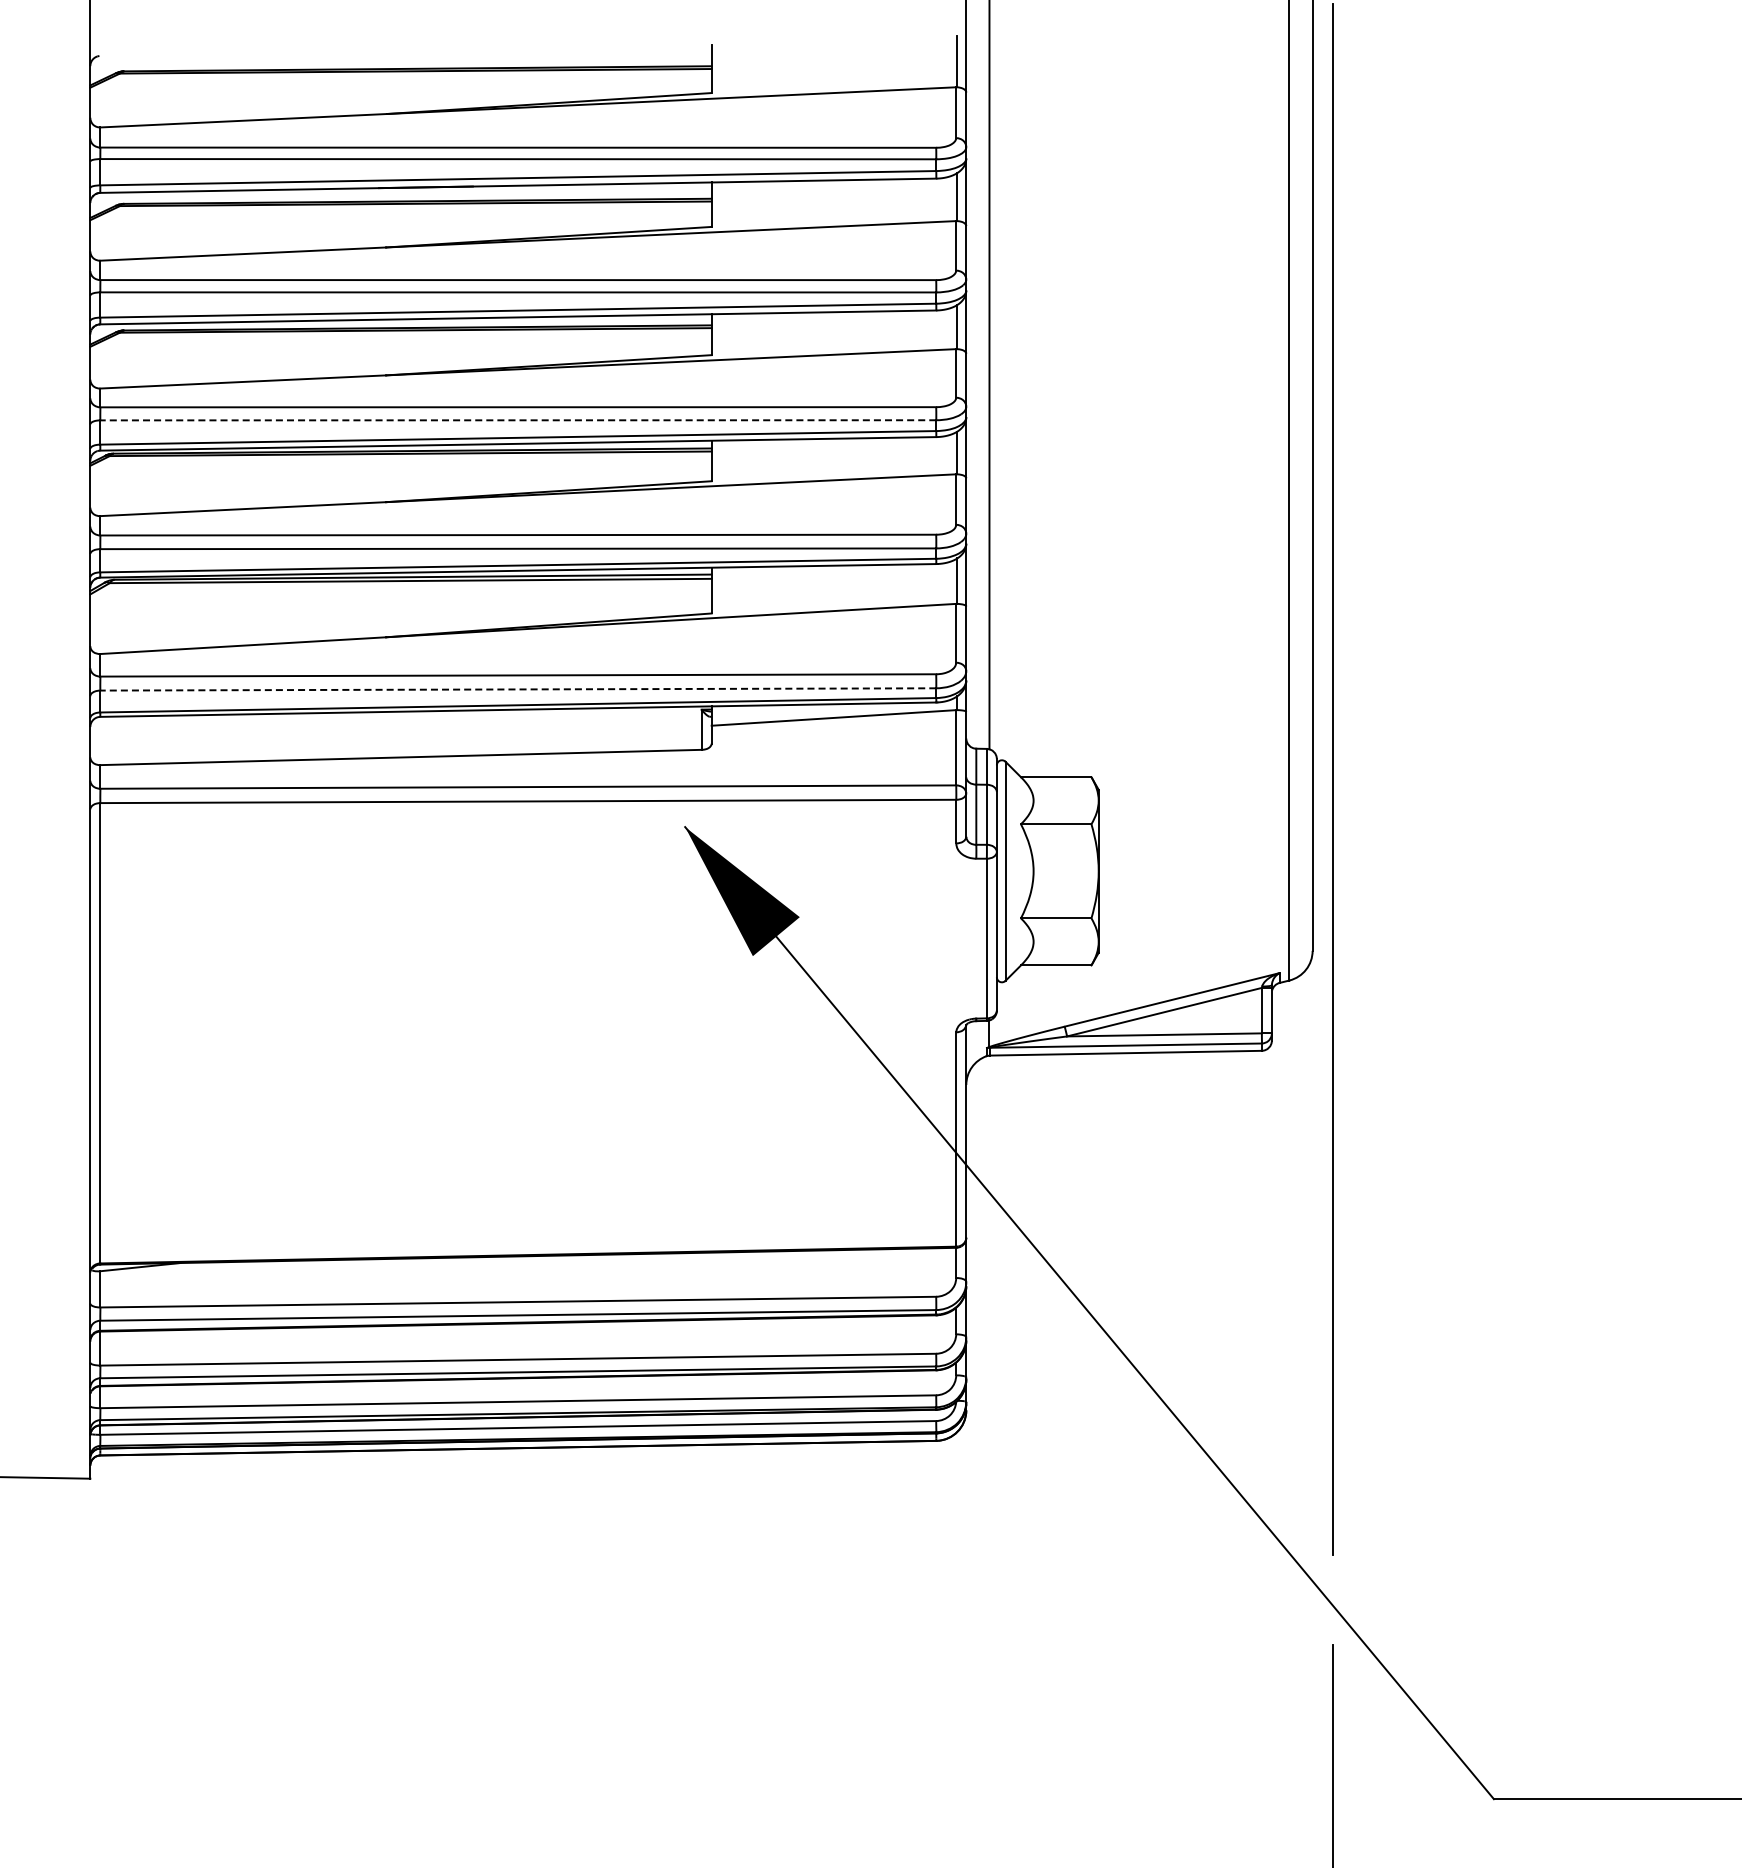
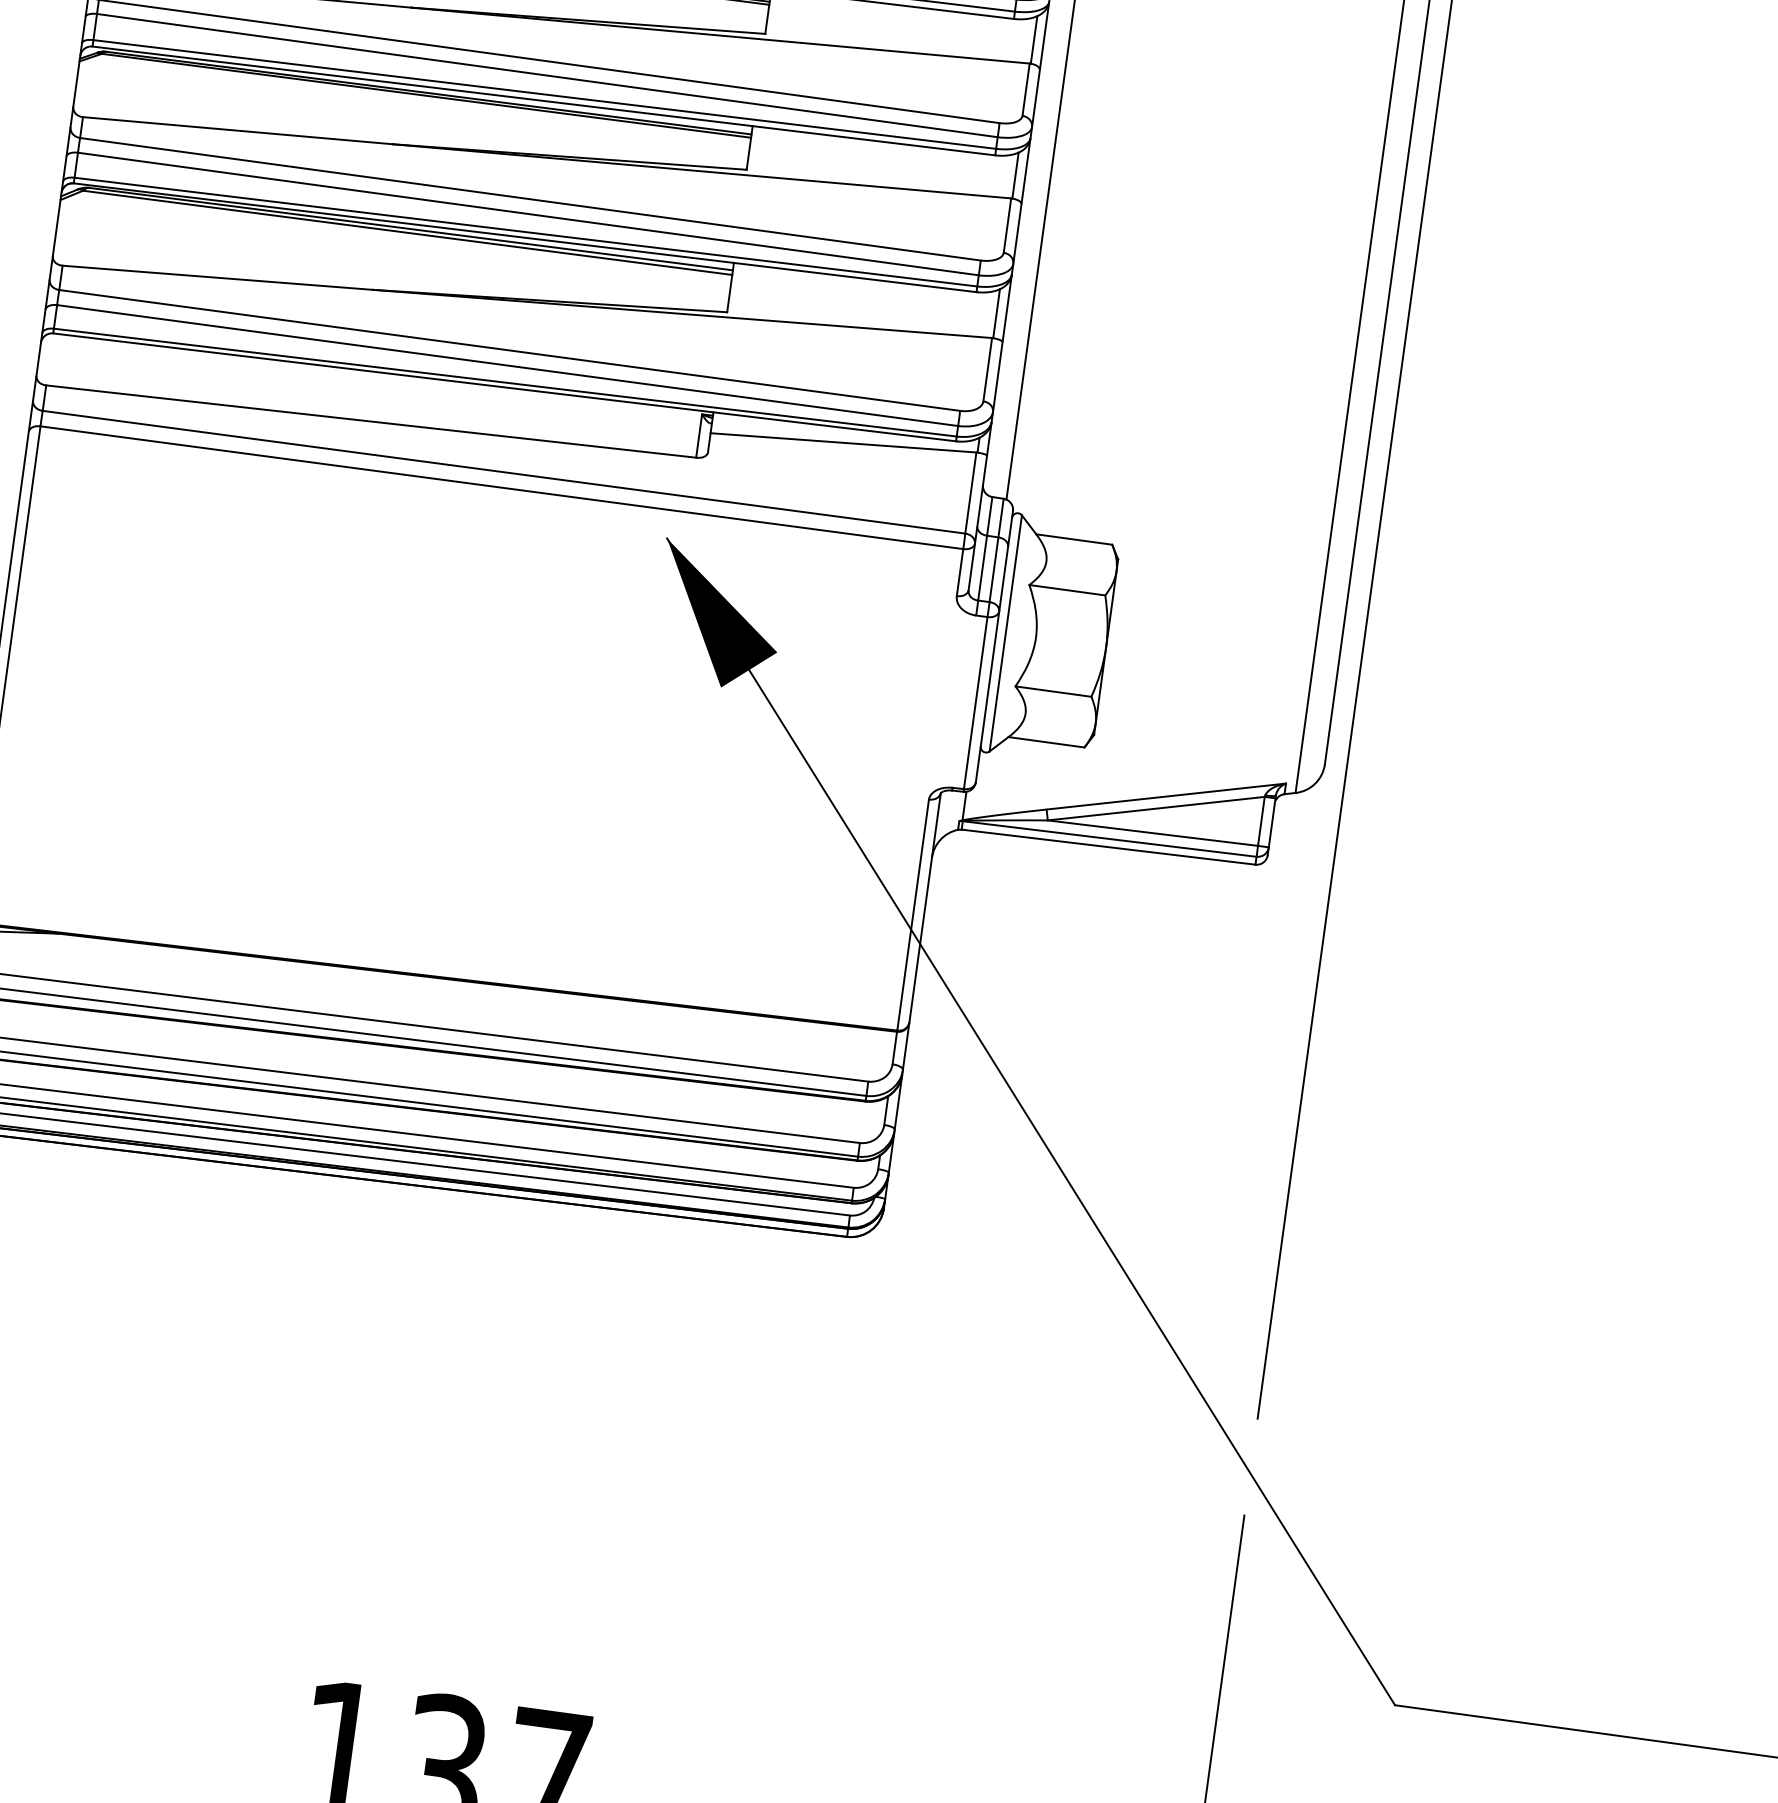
line: (518, 420) -> (547, 75), dashed -> solid
line: (518, 689) -> (507, 365), dashed -> solid

